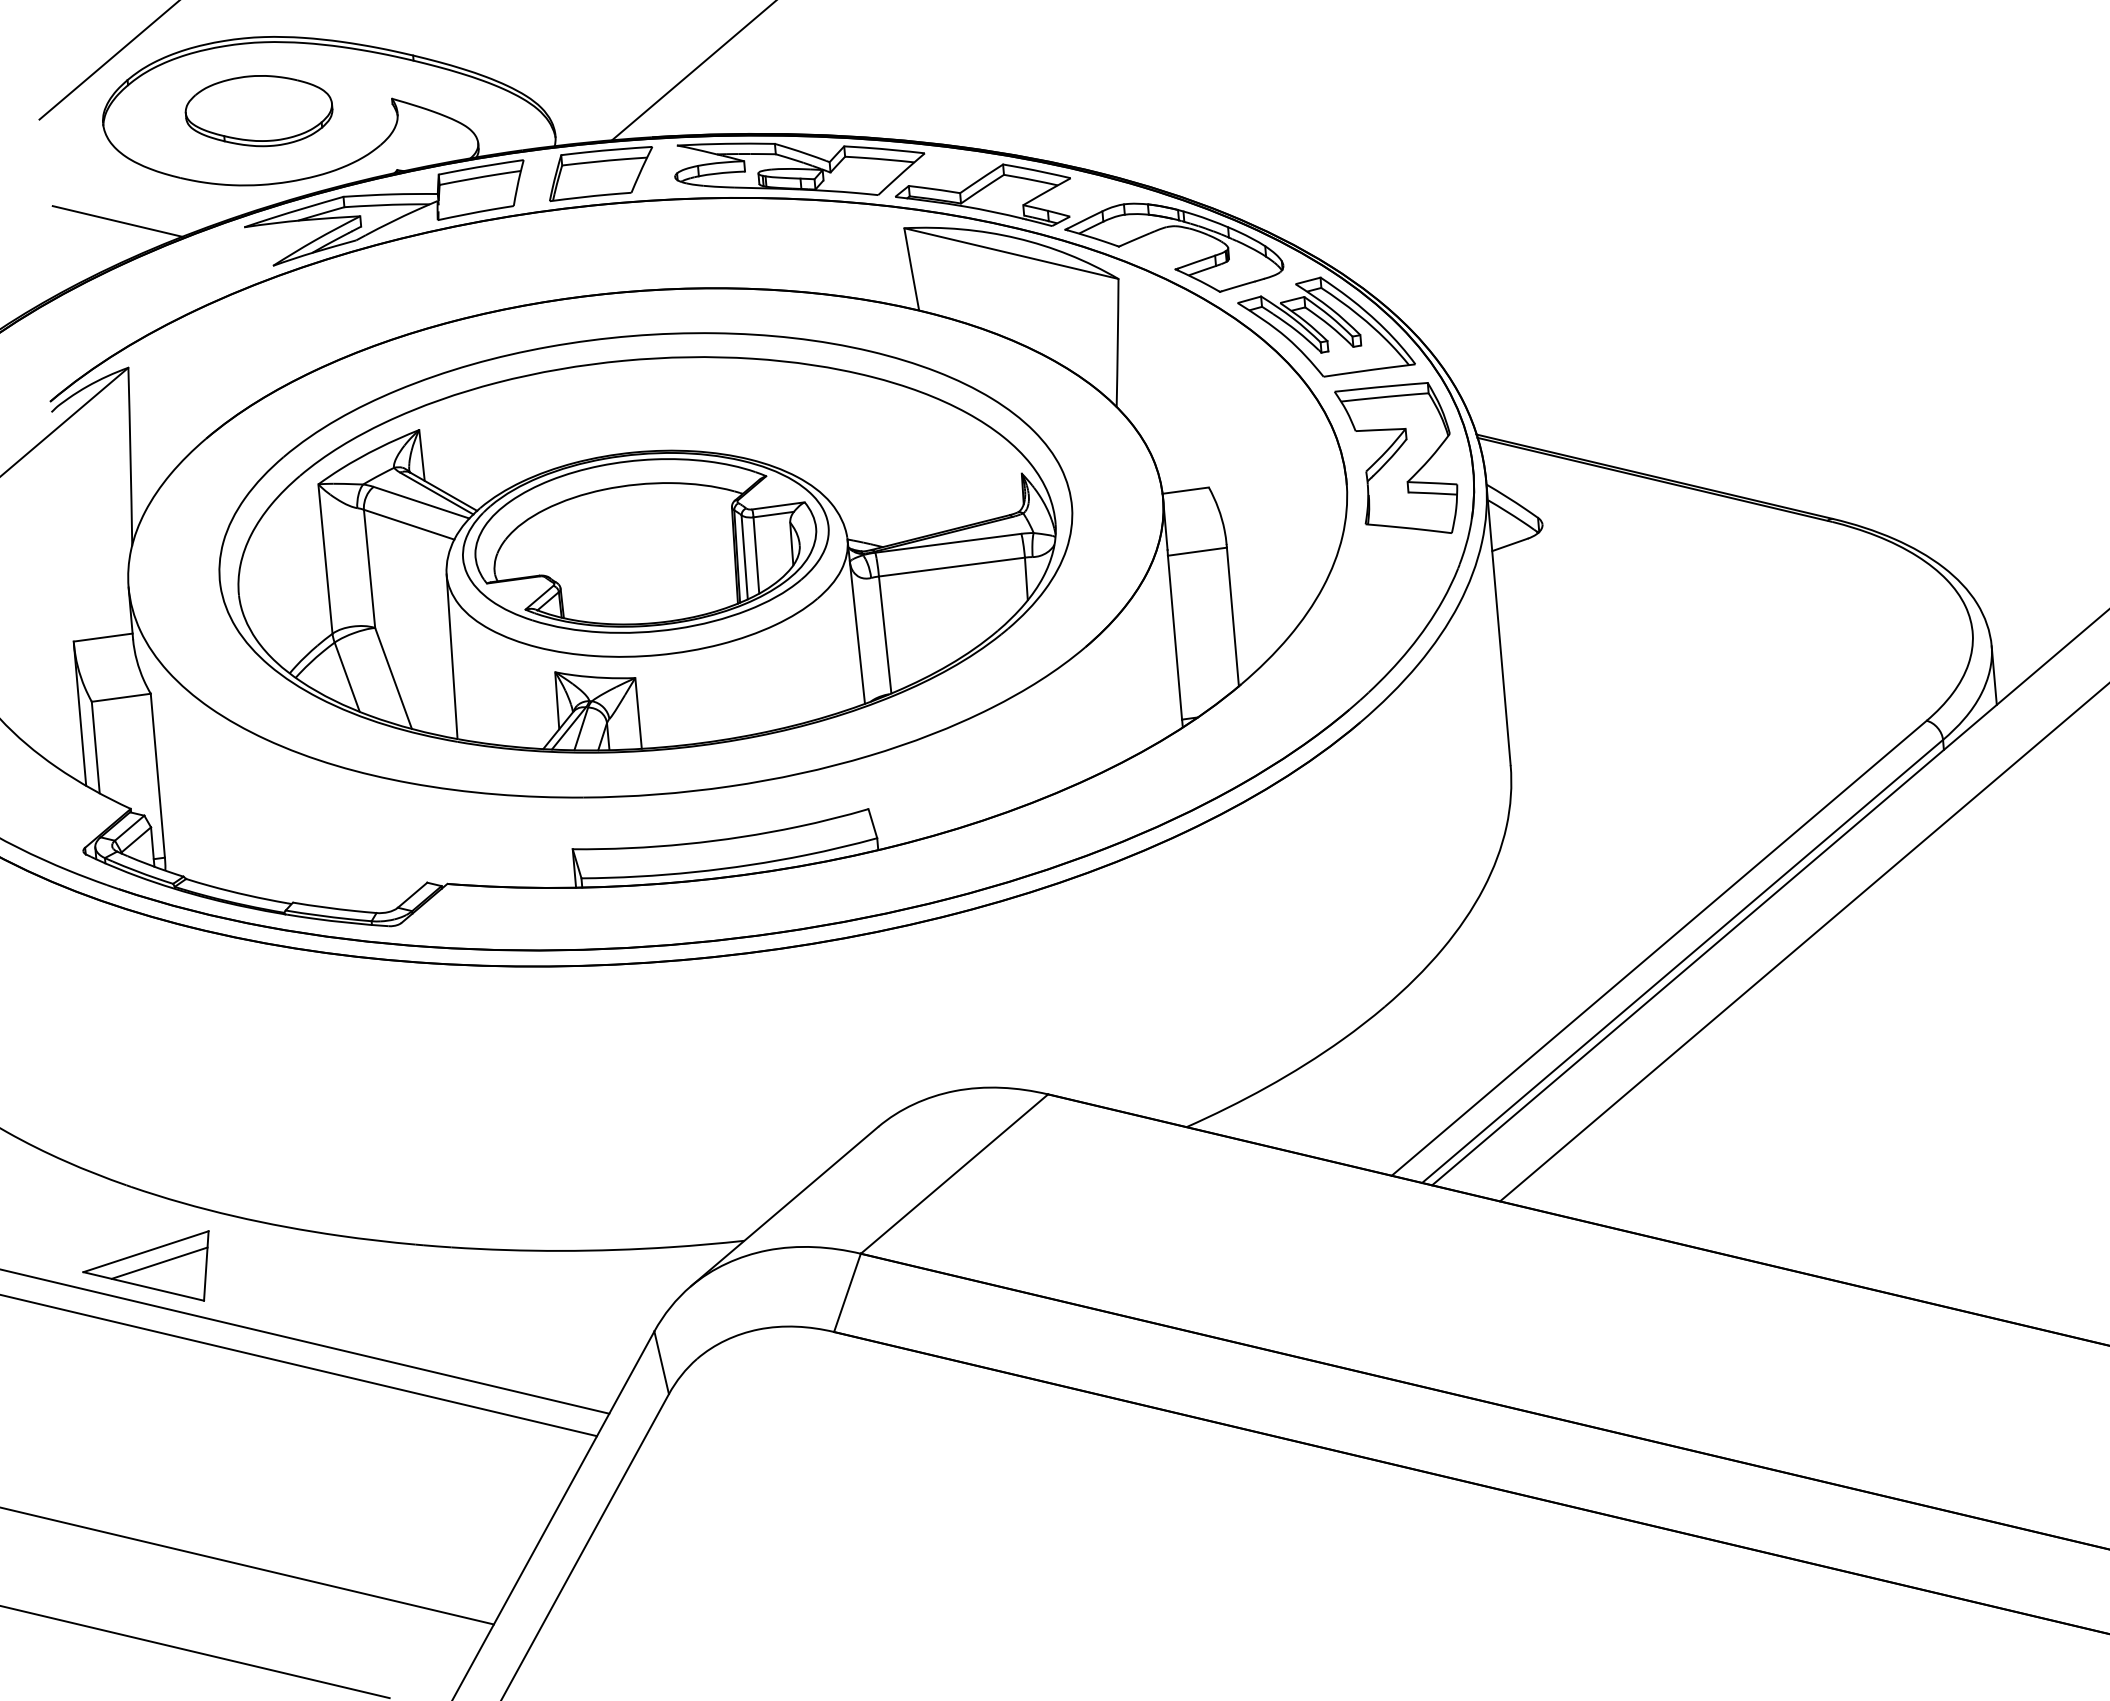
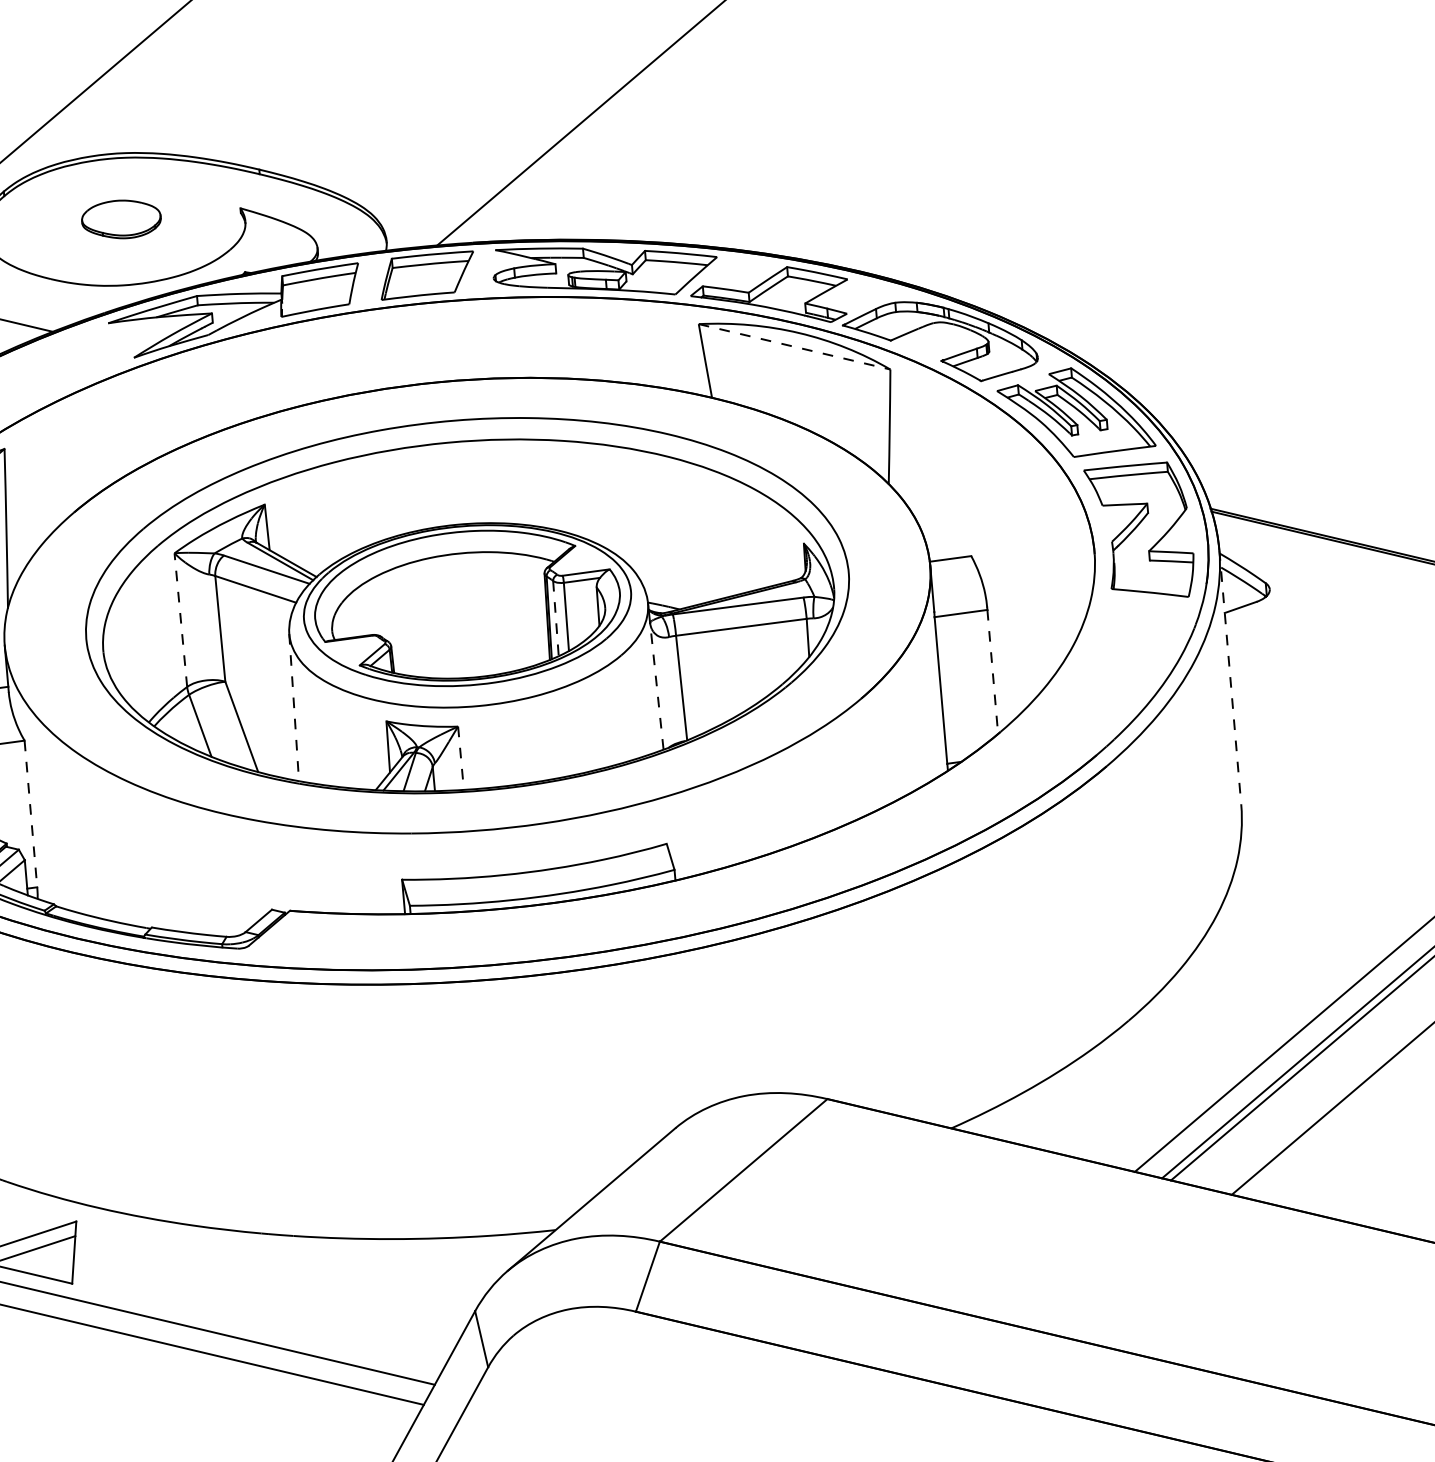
part: (258, 111) -> (120, 219), size x0.6
line: (1011, 253) -> (794, 346), solid -> dashed
line: (744, 557) -> (555, 618), solid -> dashed
line: (325, 558) -> (180, 619), solid -> dashed
line: (1232, 616) -> (992, 671), solid -> dashed
line: (1498, 623) -> (1230, 677), solid -> dashed
line: (857, 632) -> (656, 685), solid -> dashed
line: (452, 657) -> (294, 708), solid -> dashed
line: (638, 713) -> (460, 758), solid -> dashed
line: (157, 776) -> (30, 814), solid -> dashed

